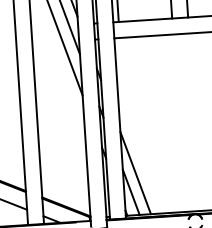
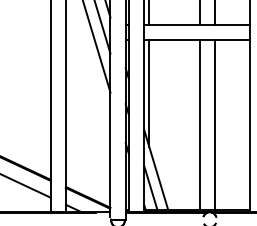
line: (123, 93) -> (149, 93), added
line: (194, 121) -> (215, 124), added
line: (179, 122) -> (200, 124), added

